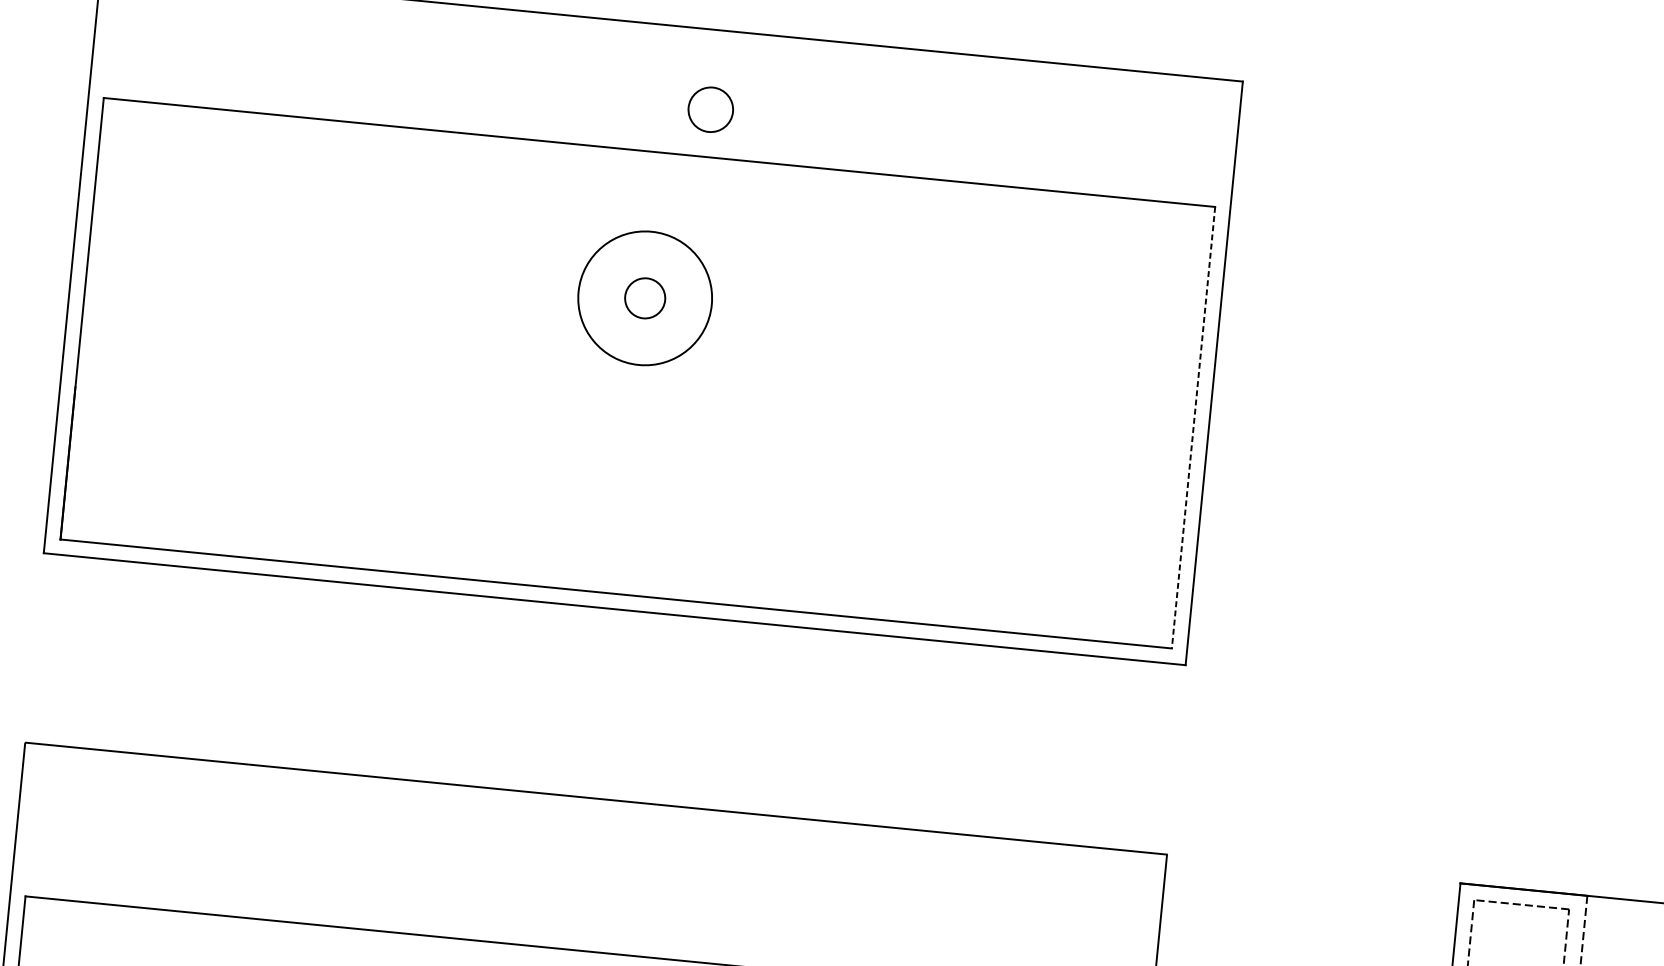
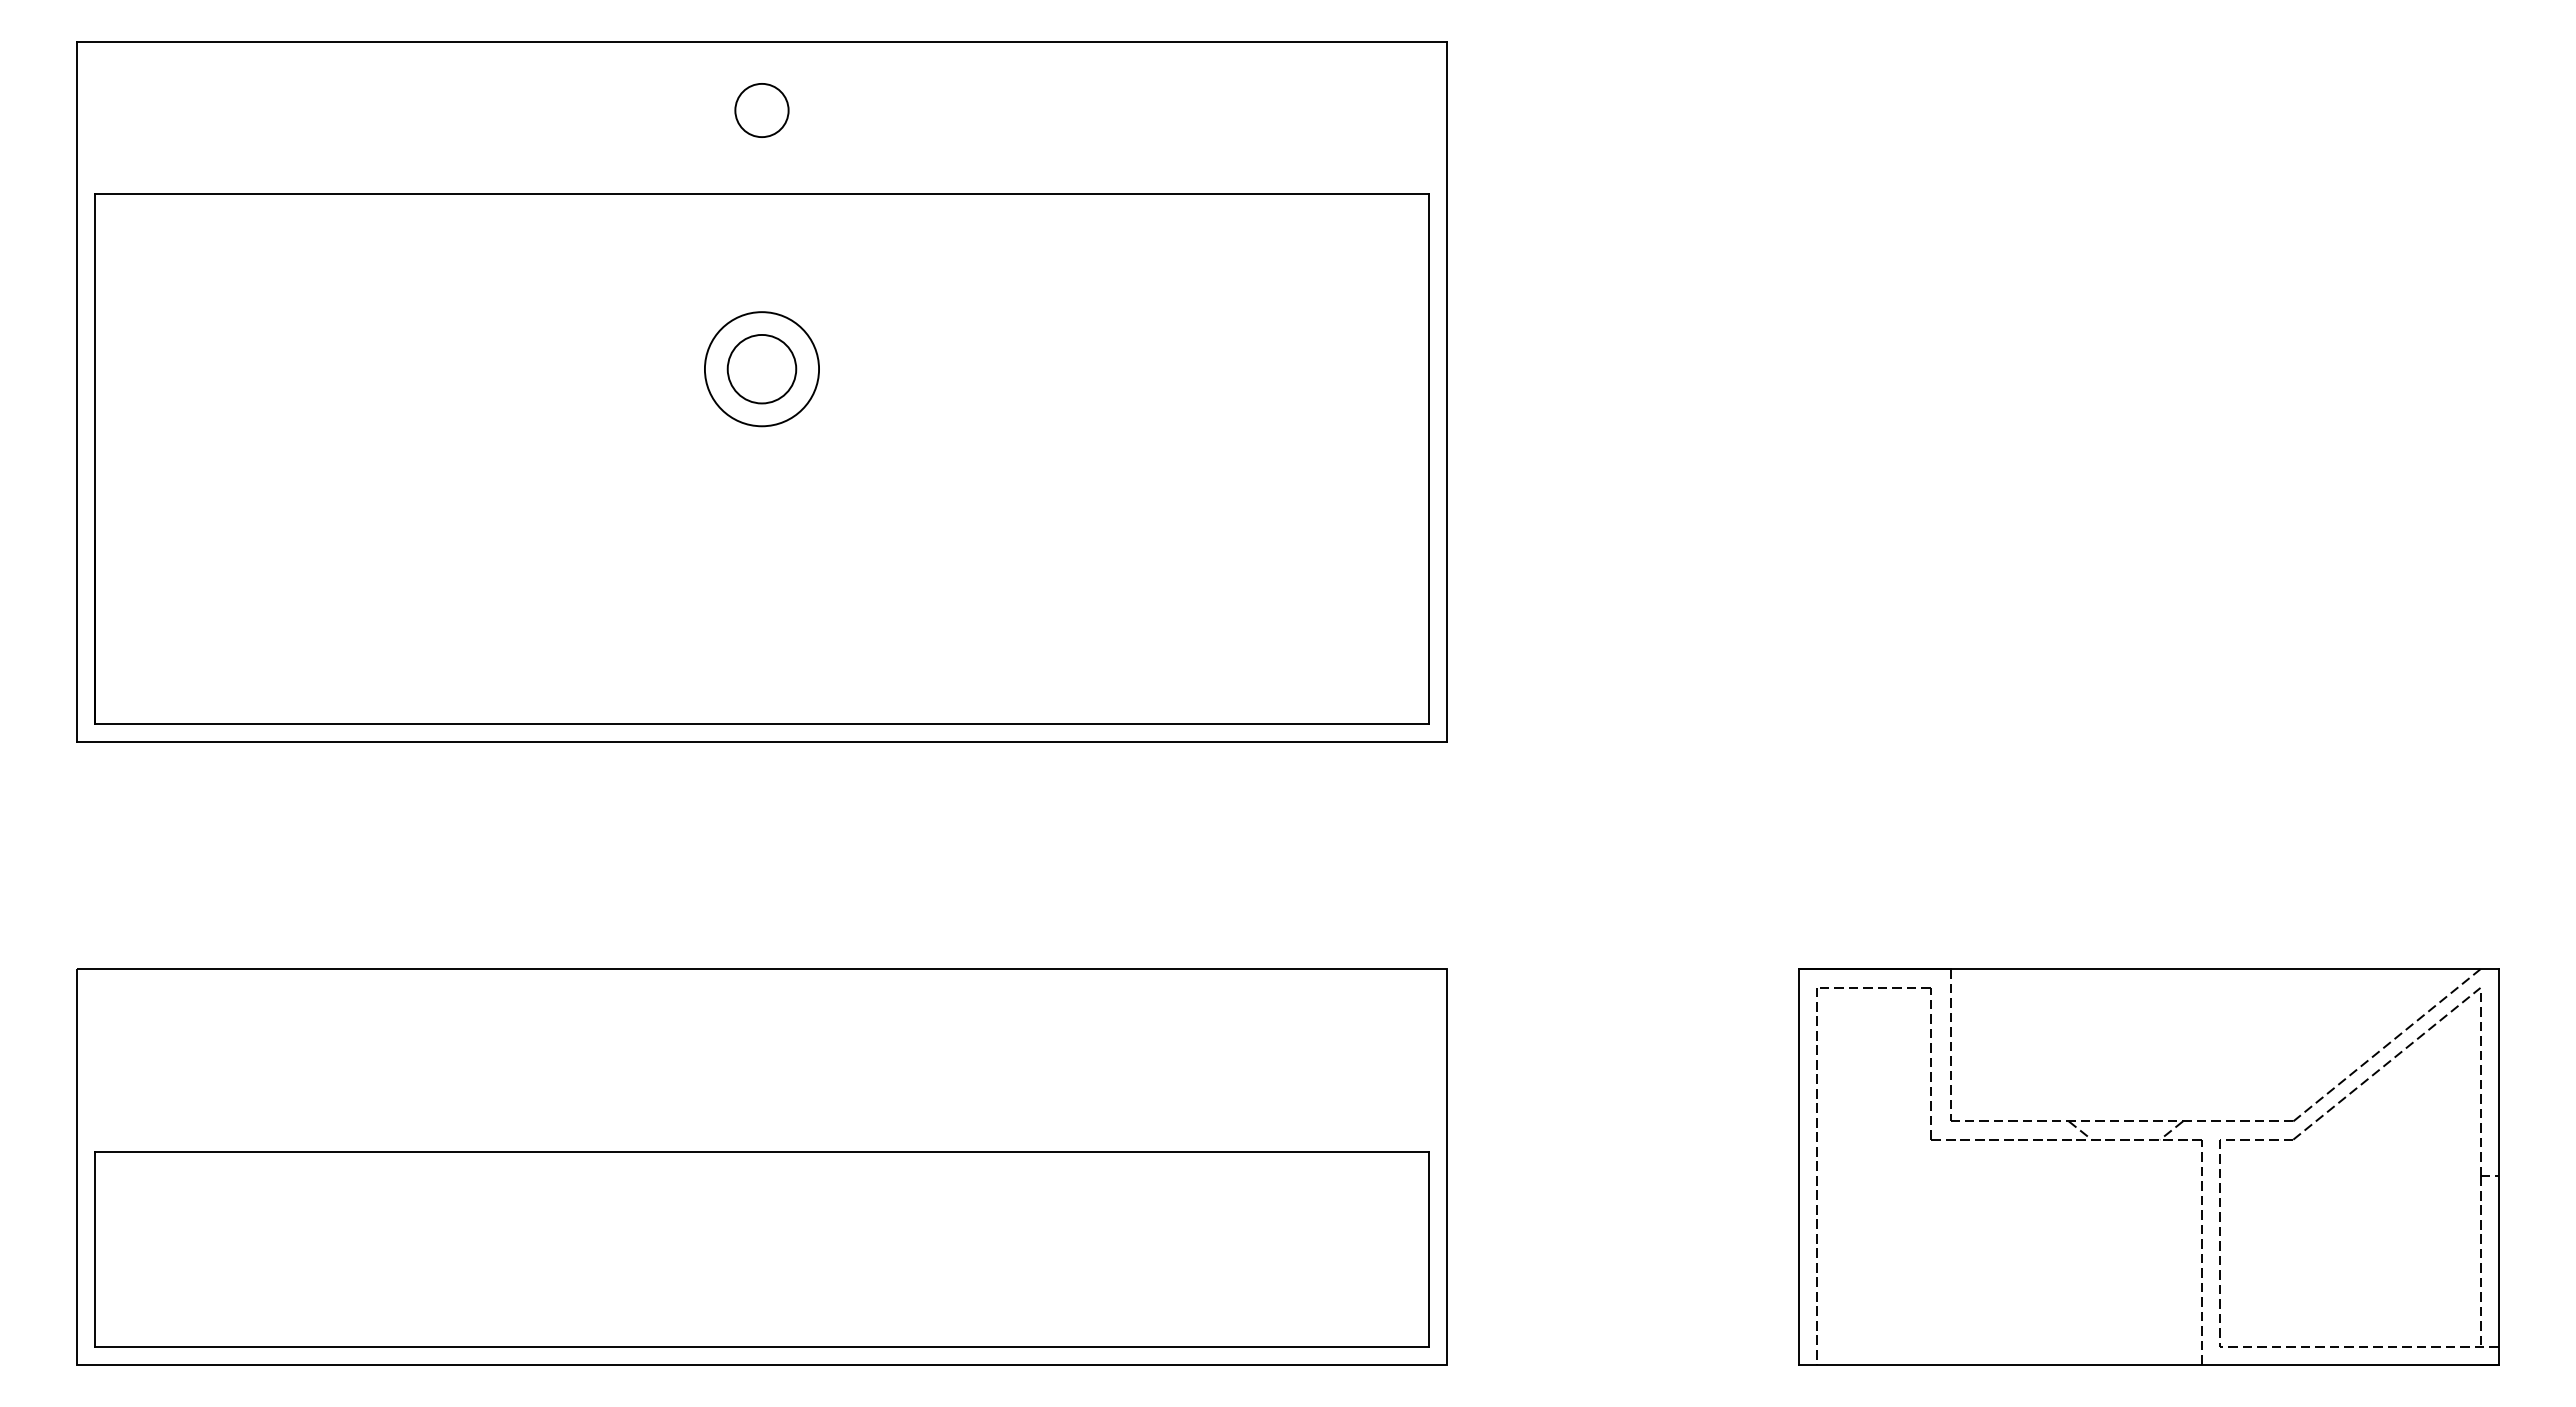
circle: (710, 109) -> (761, 110), moved
circle: (644, 297) -> (761, 368), size x1.43
circle: (644, 298) -> (761, 369), size x0.71
line: (1193, 428) -> (1428, 459), dashed -> solid

